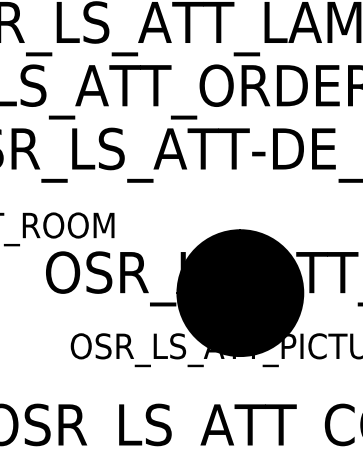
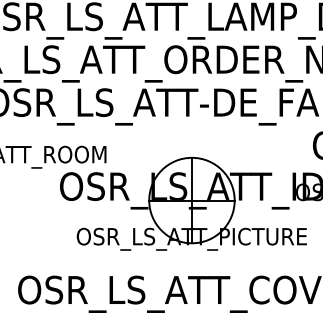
fill: (239, 293) -> (191, 200), removed

